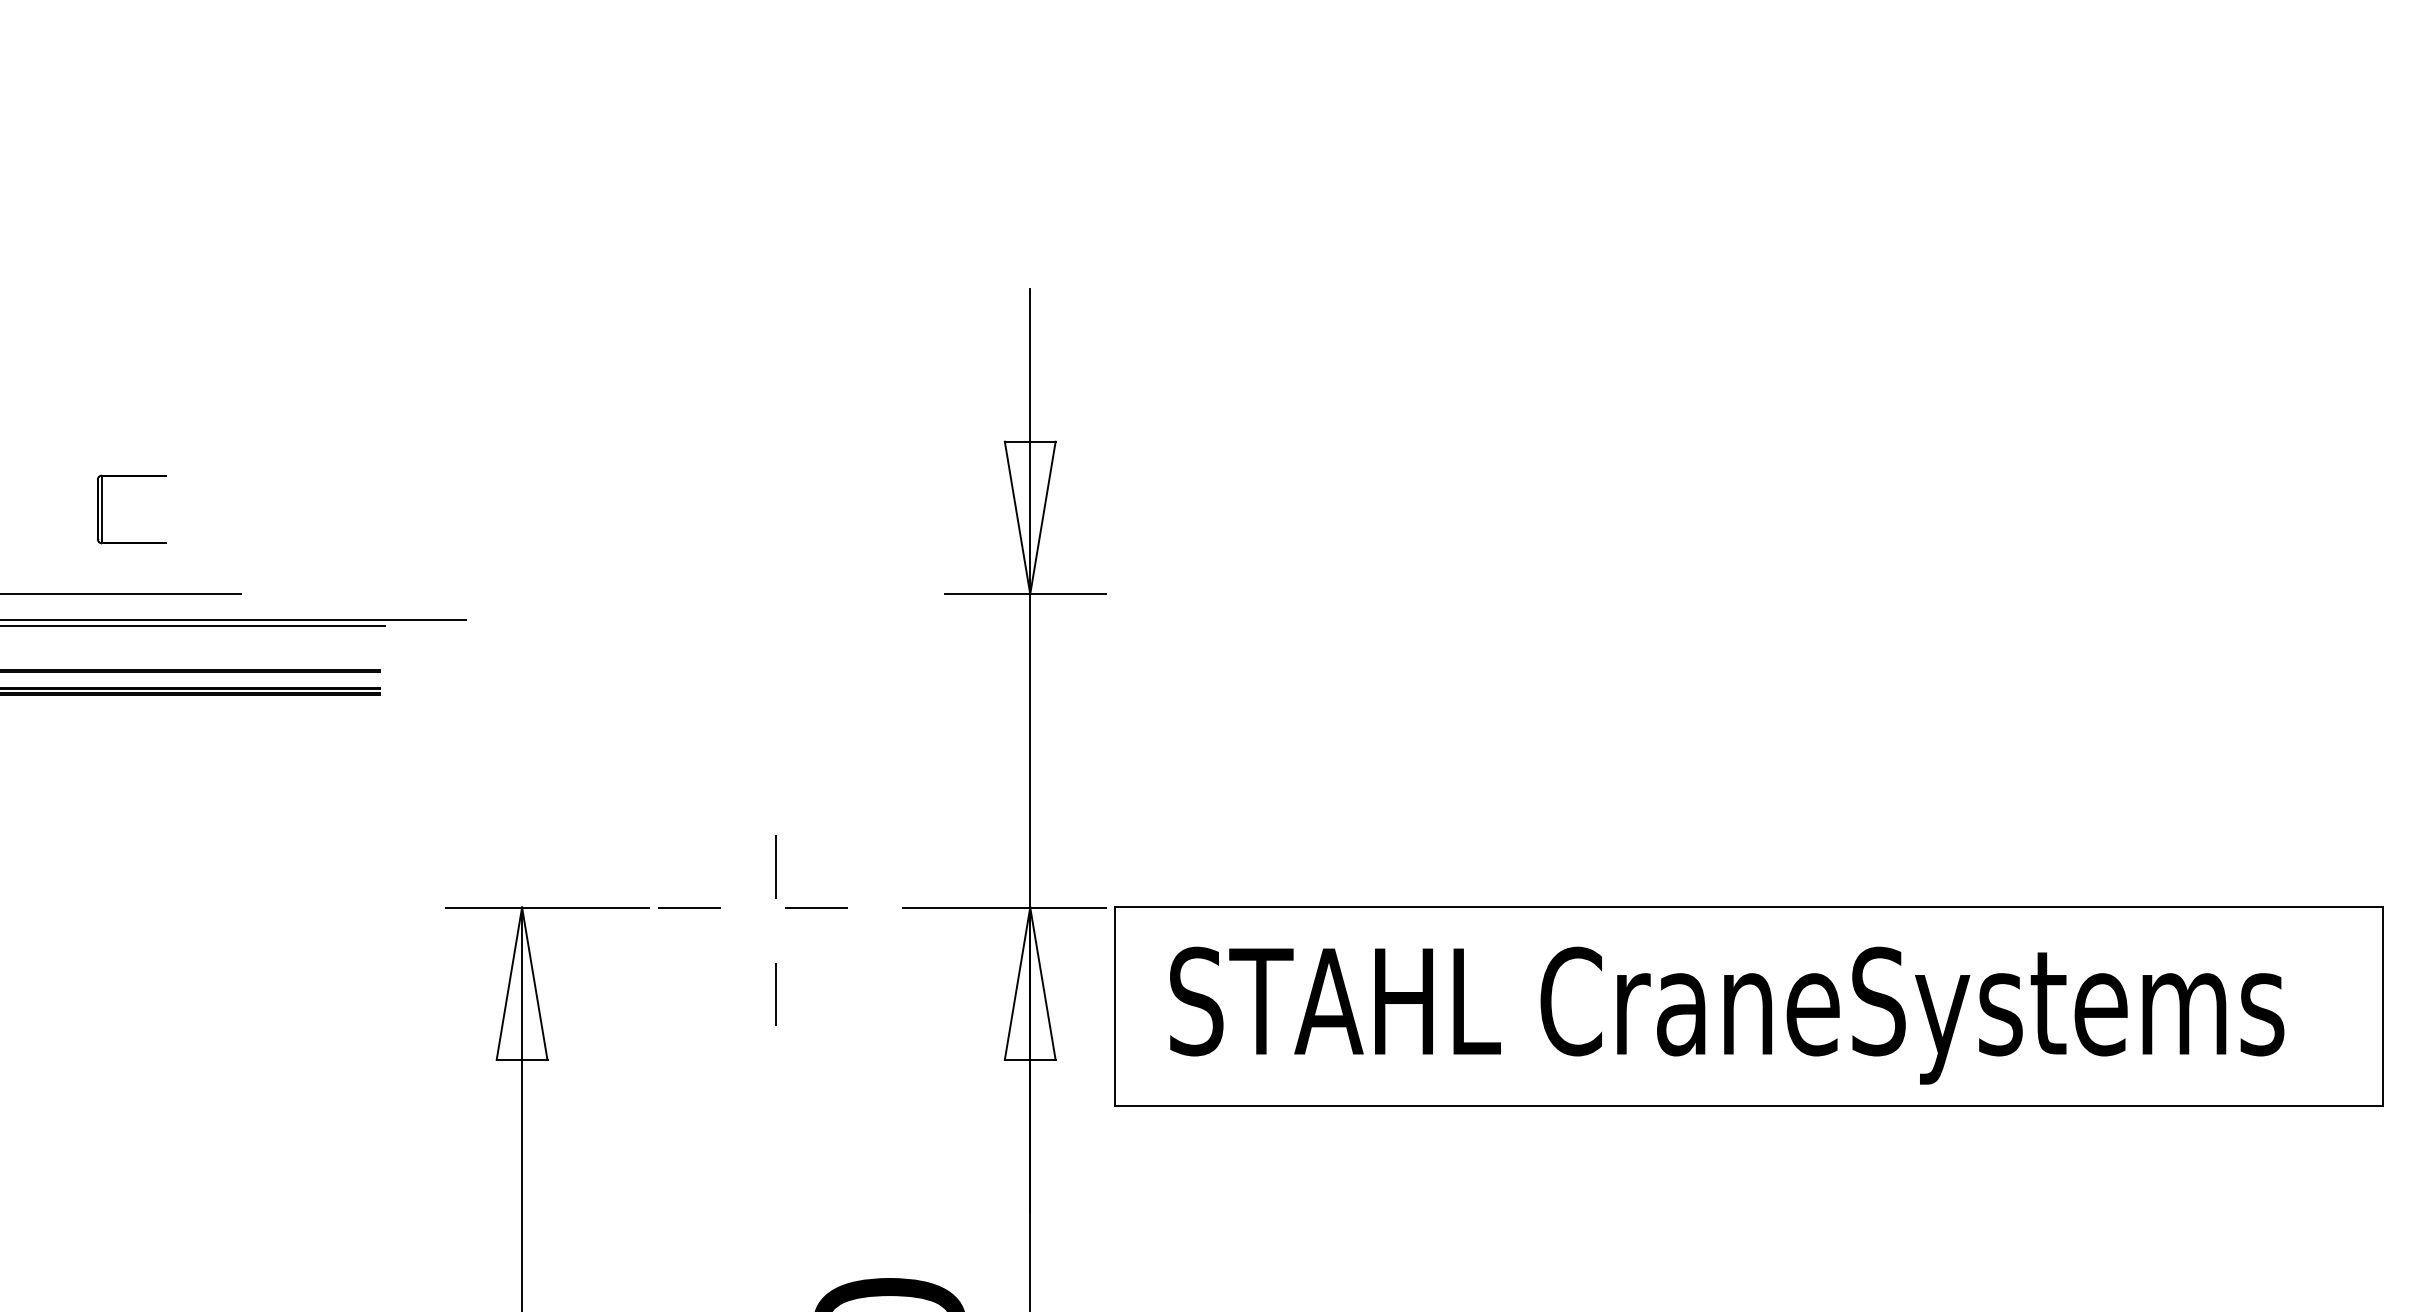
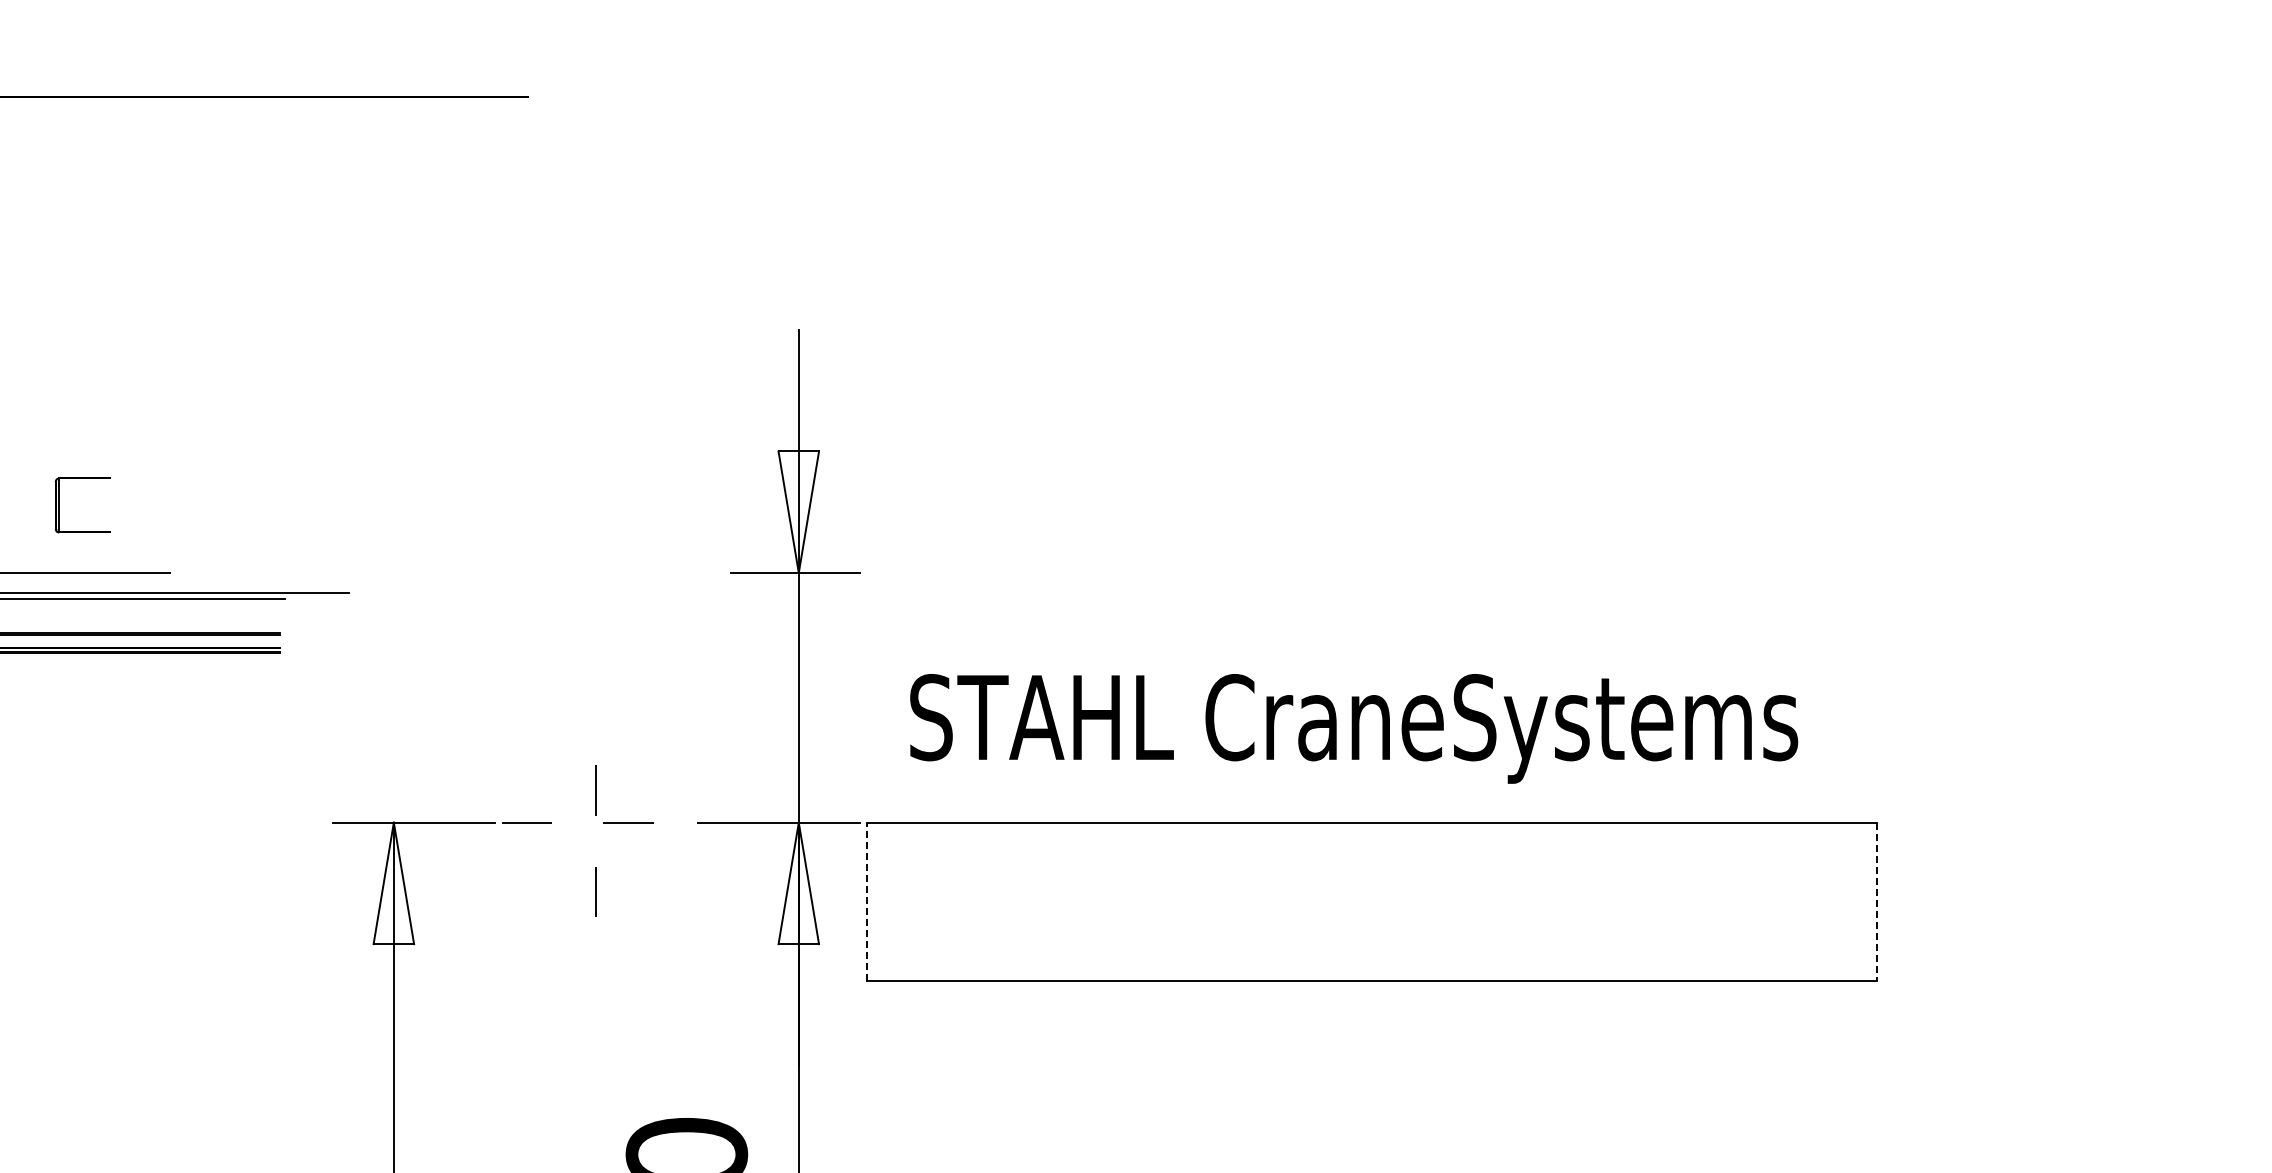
line: (1115, 1006) -> (866, 901), solid -> dashed
line: (2382, 1007) -> (1876, 902), solid -> dashed
text: (1727, 1015) -> (1354, 728), moved

